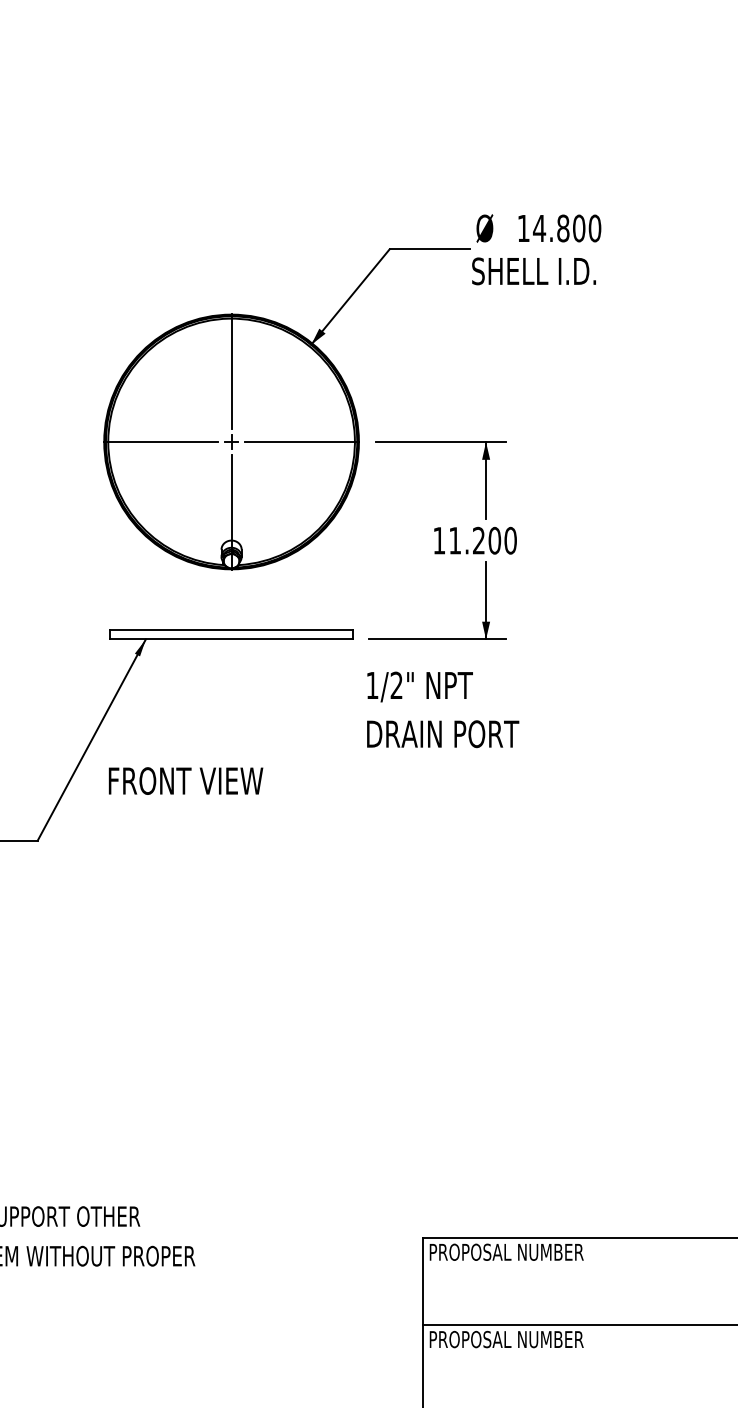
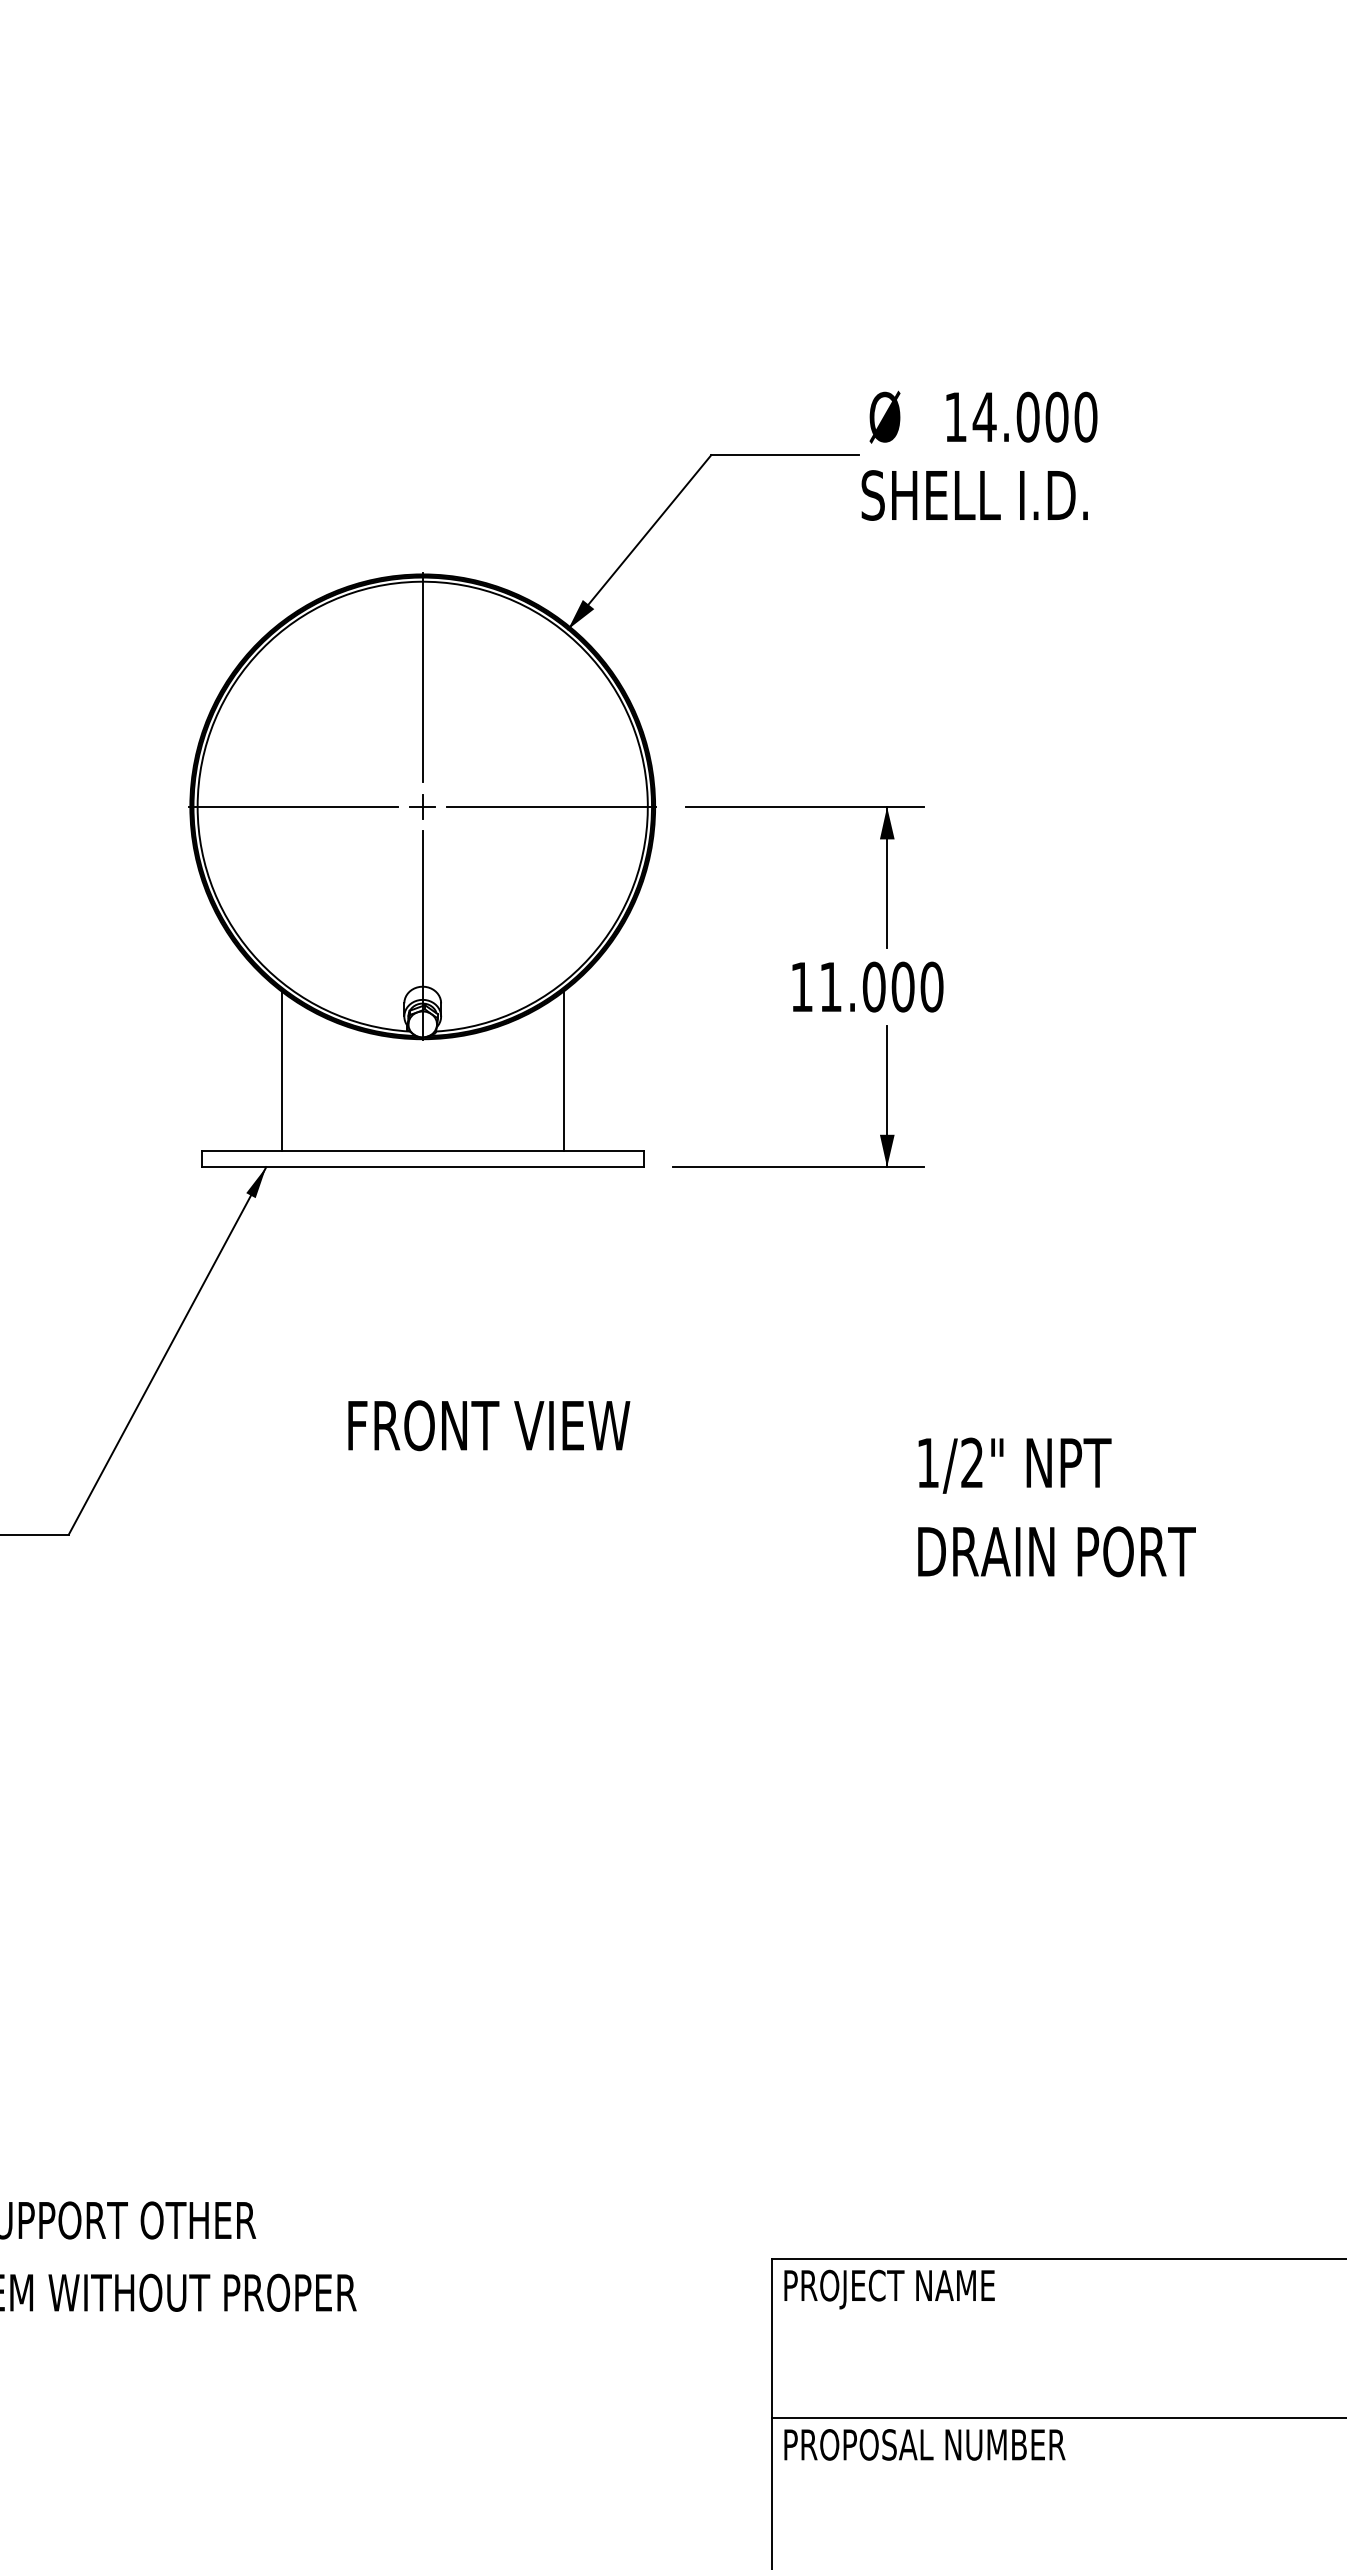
text: (563, 228) -> (1028, 417), 14.800 -> 14.000
text: (478, 540) -> (873, 986), 11.200 -> 11.000
line: (154, 586) -> (282, 1070), added
line: (308, 586) -> (563, 1070), added
text: (443, 709) -> (1057, 1506), moved
text: (185, 780) -> (488, 1424), moved
text: (521, 1254) -> (951, 2289), PROPOSAL NUMBER -> PROJECT NAME

